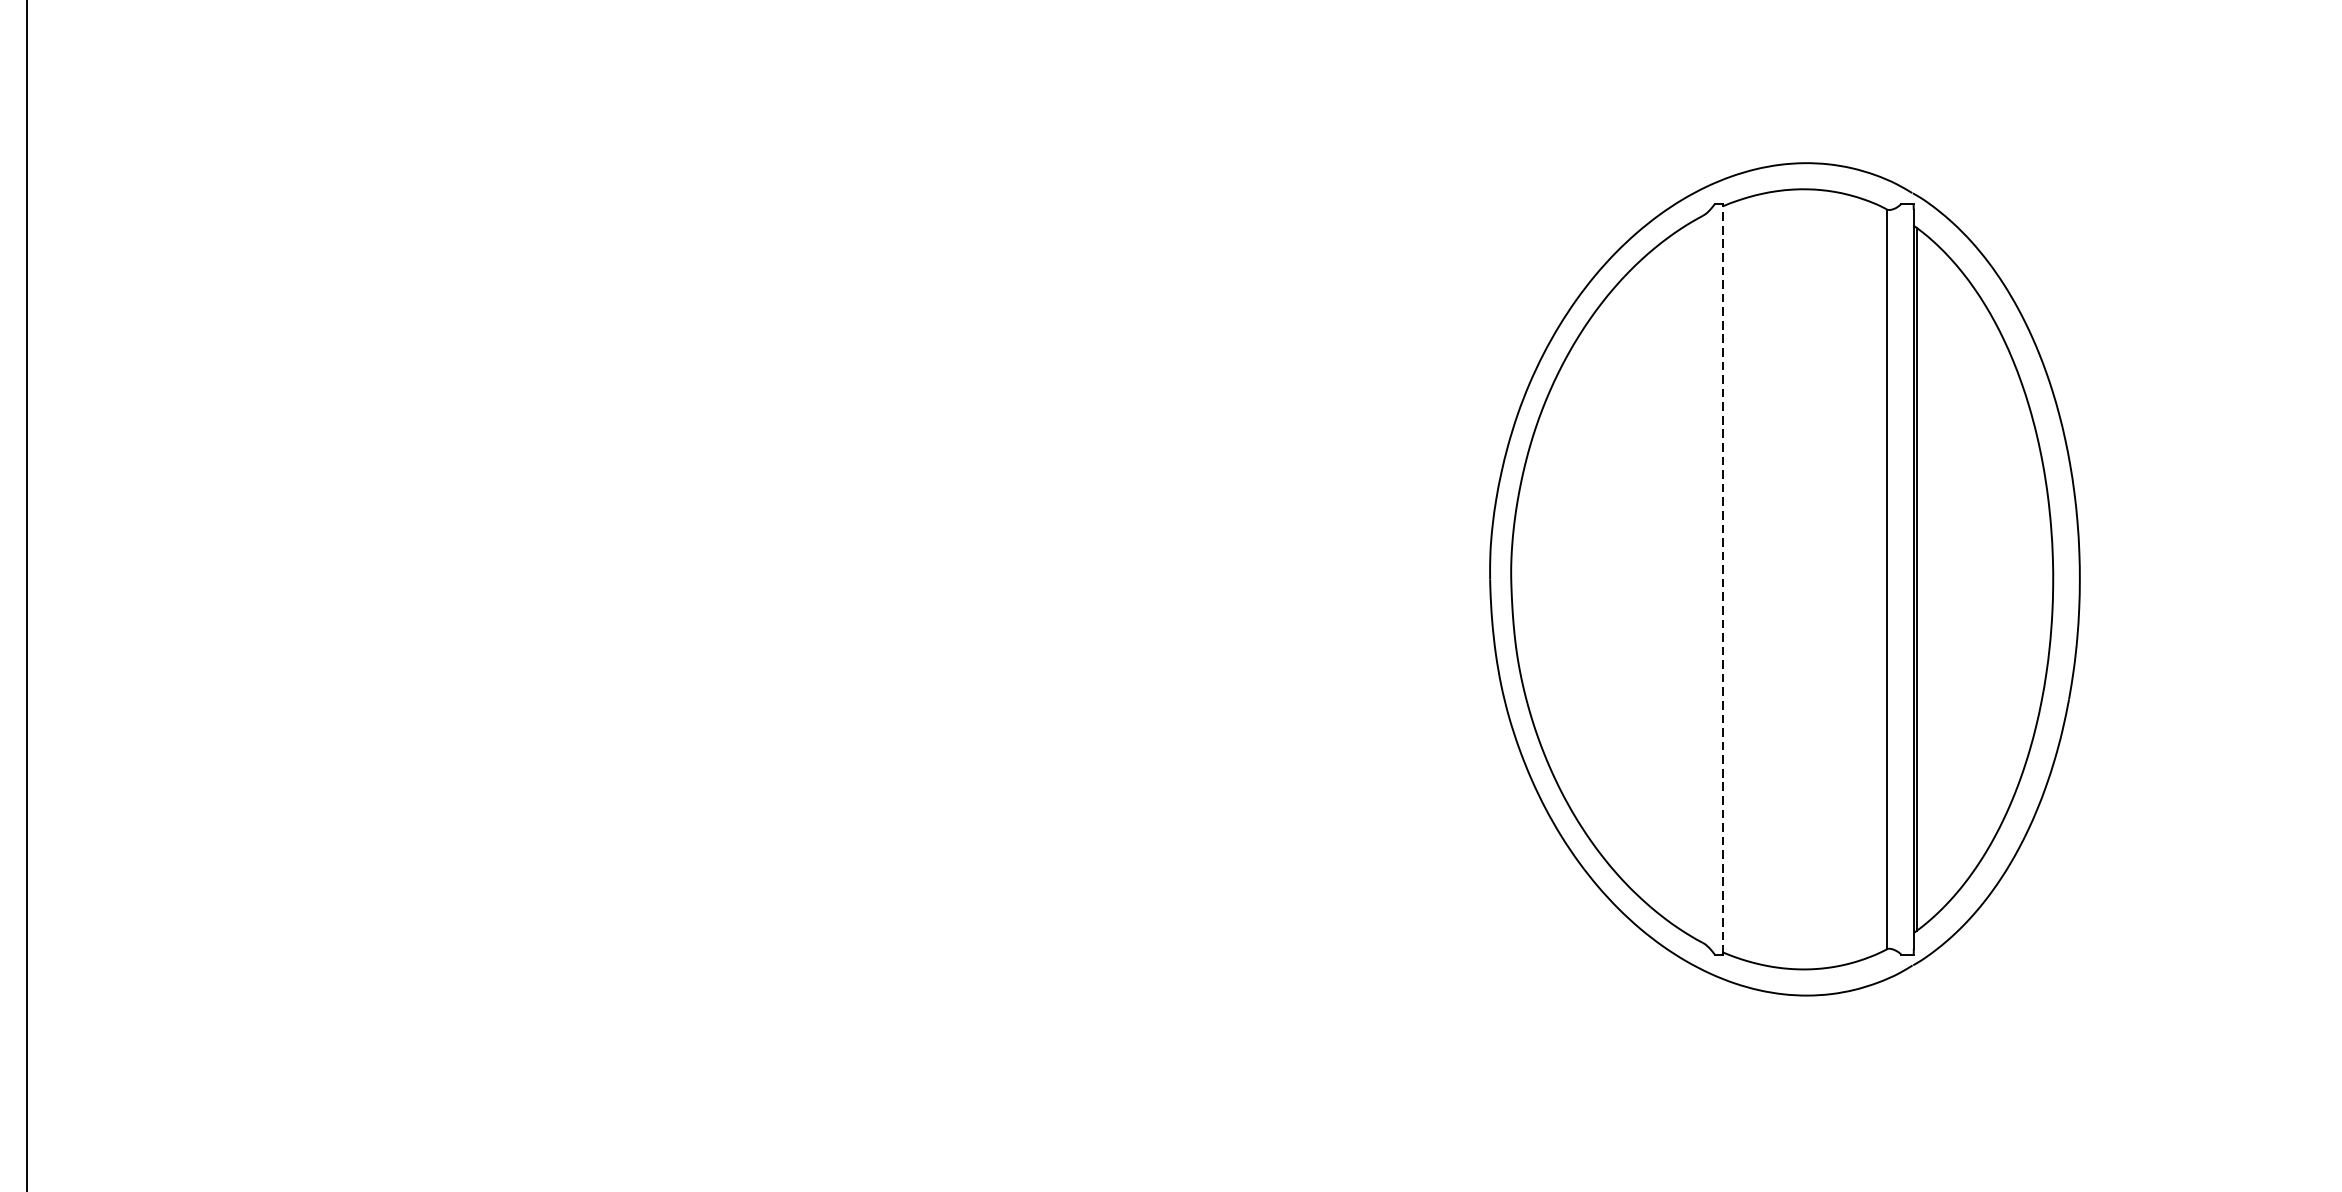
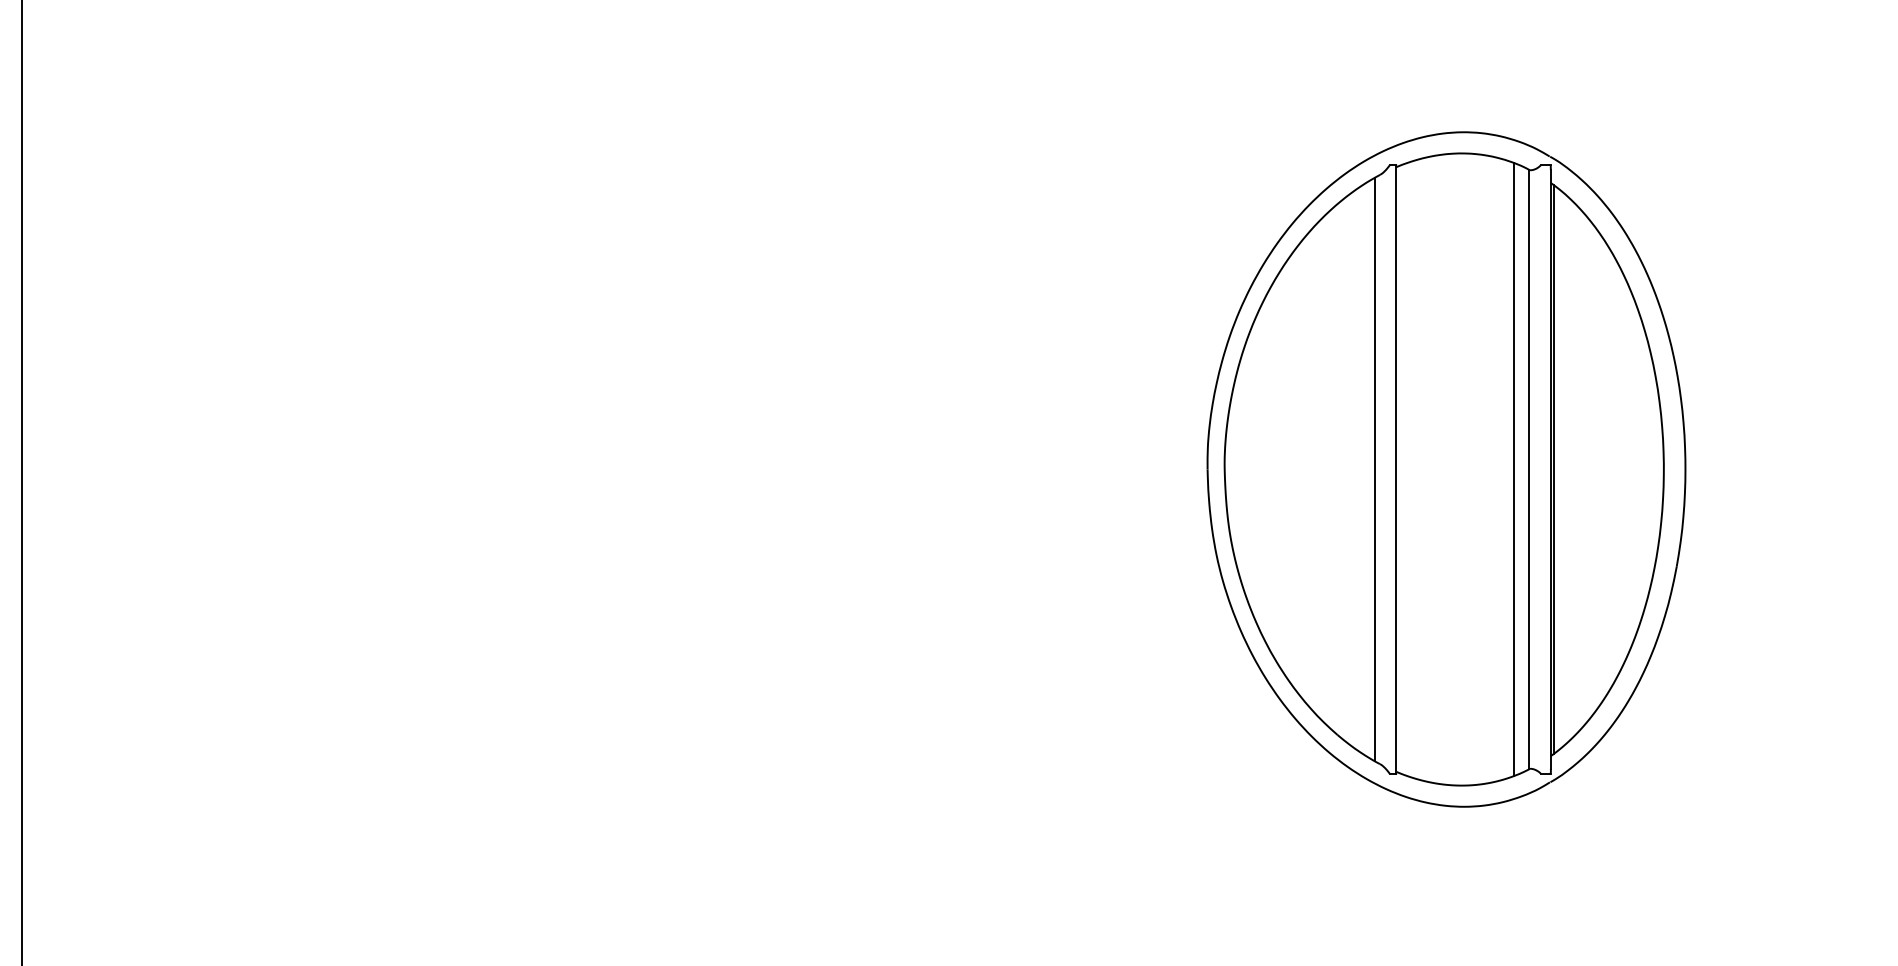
line: (1696, 579) -> (1374, 469), added
line: (1723, 579) -> (1396, 469), dashed -> solid
line: (1868, 579) -> (1514, 469), added

